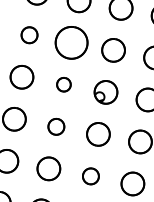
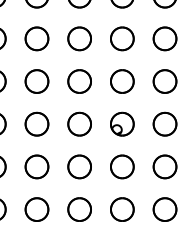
part: (29, 35) -> (36, 81), size x1.43
part: (71, 42) -> (79, 81), size x0.71
part: (63, 84) -> (79, 123), size x1.67
part: (56, 126) -> (79, 166), size x1.43
part: (91, 176) -> (122, 209), size x1.43

